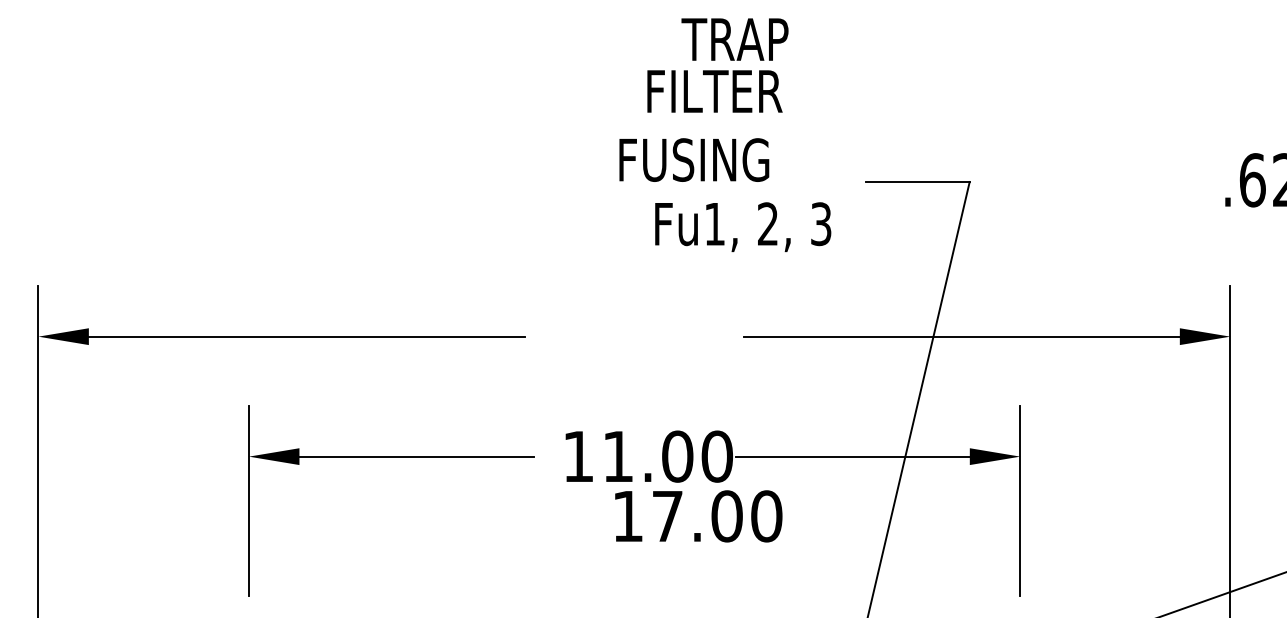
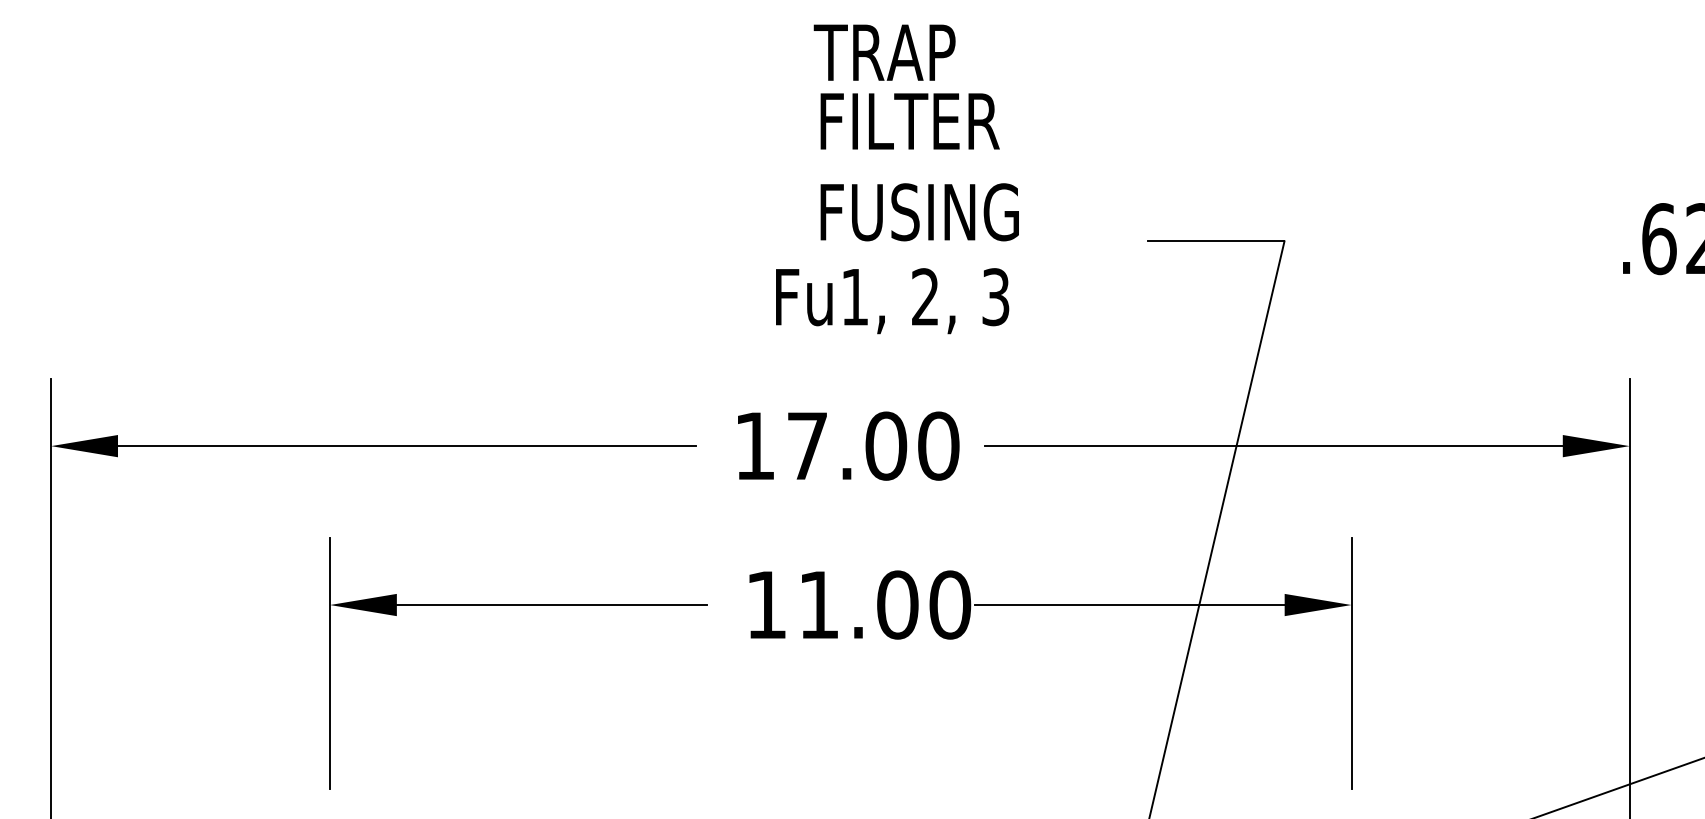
text: (734, 39) -> (884, 52), moved
text: (714, 91) -> (909, 121), moved
text: (743, 227) -> (892, 301), moved
text: (698, 515) -> (848, 445), moved

